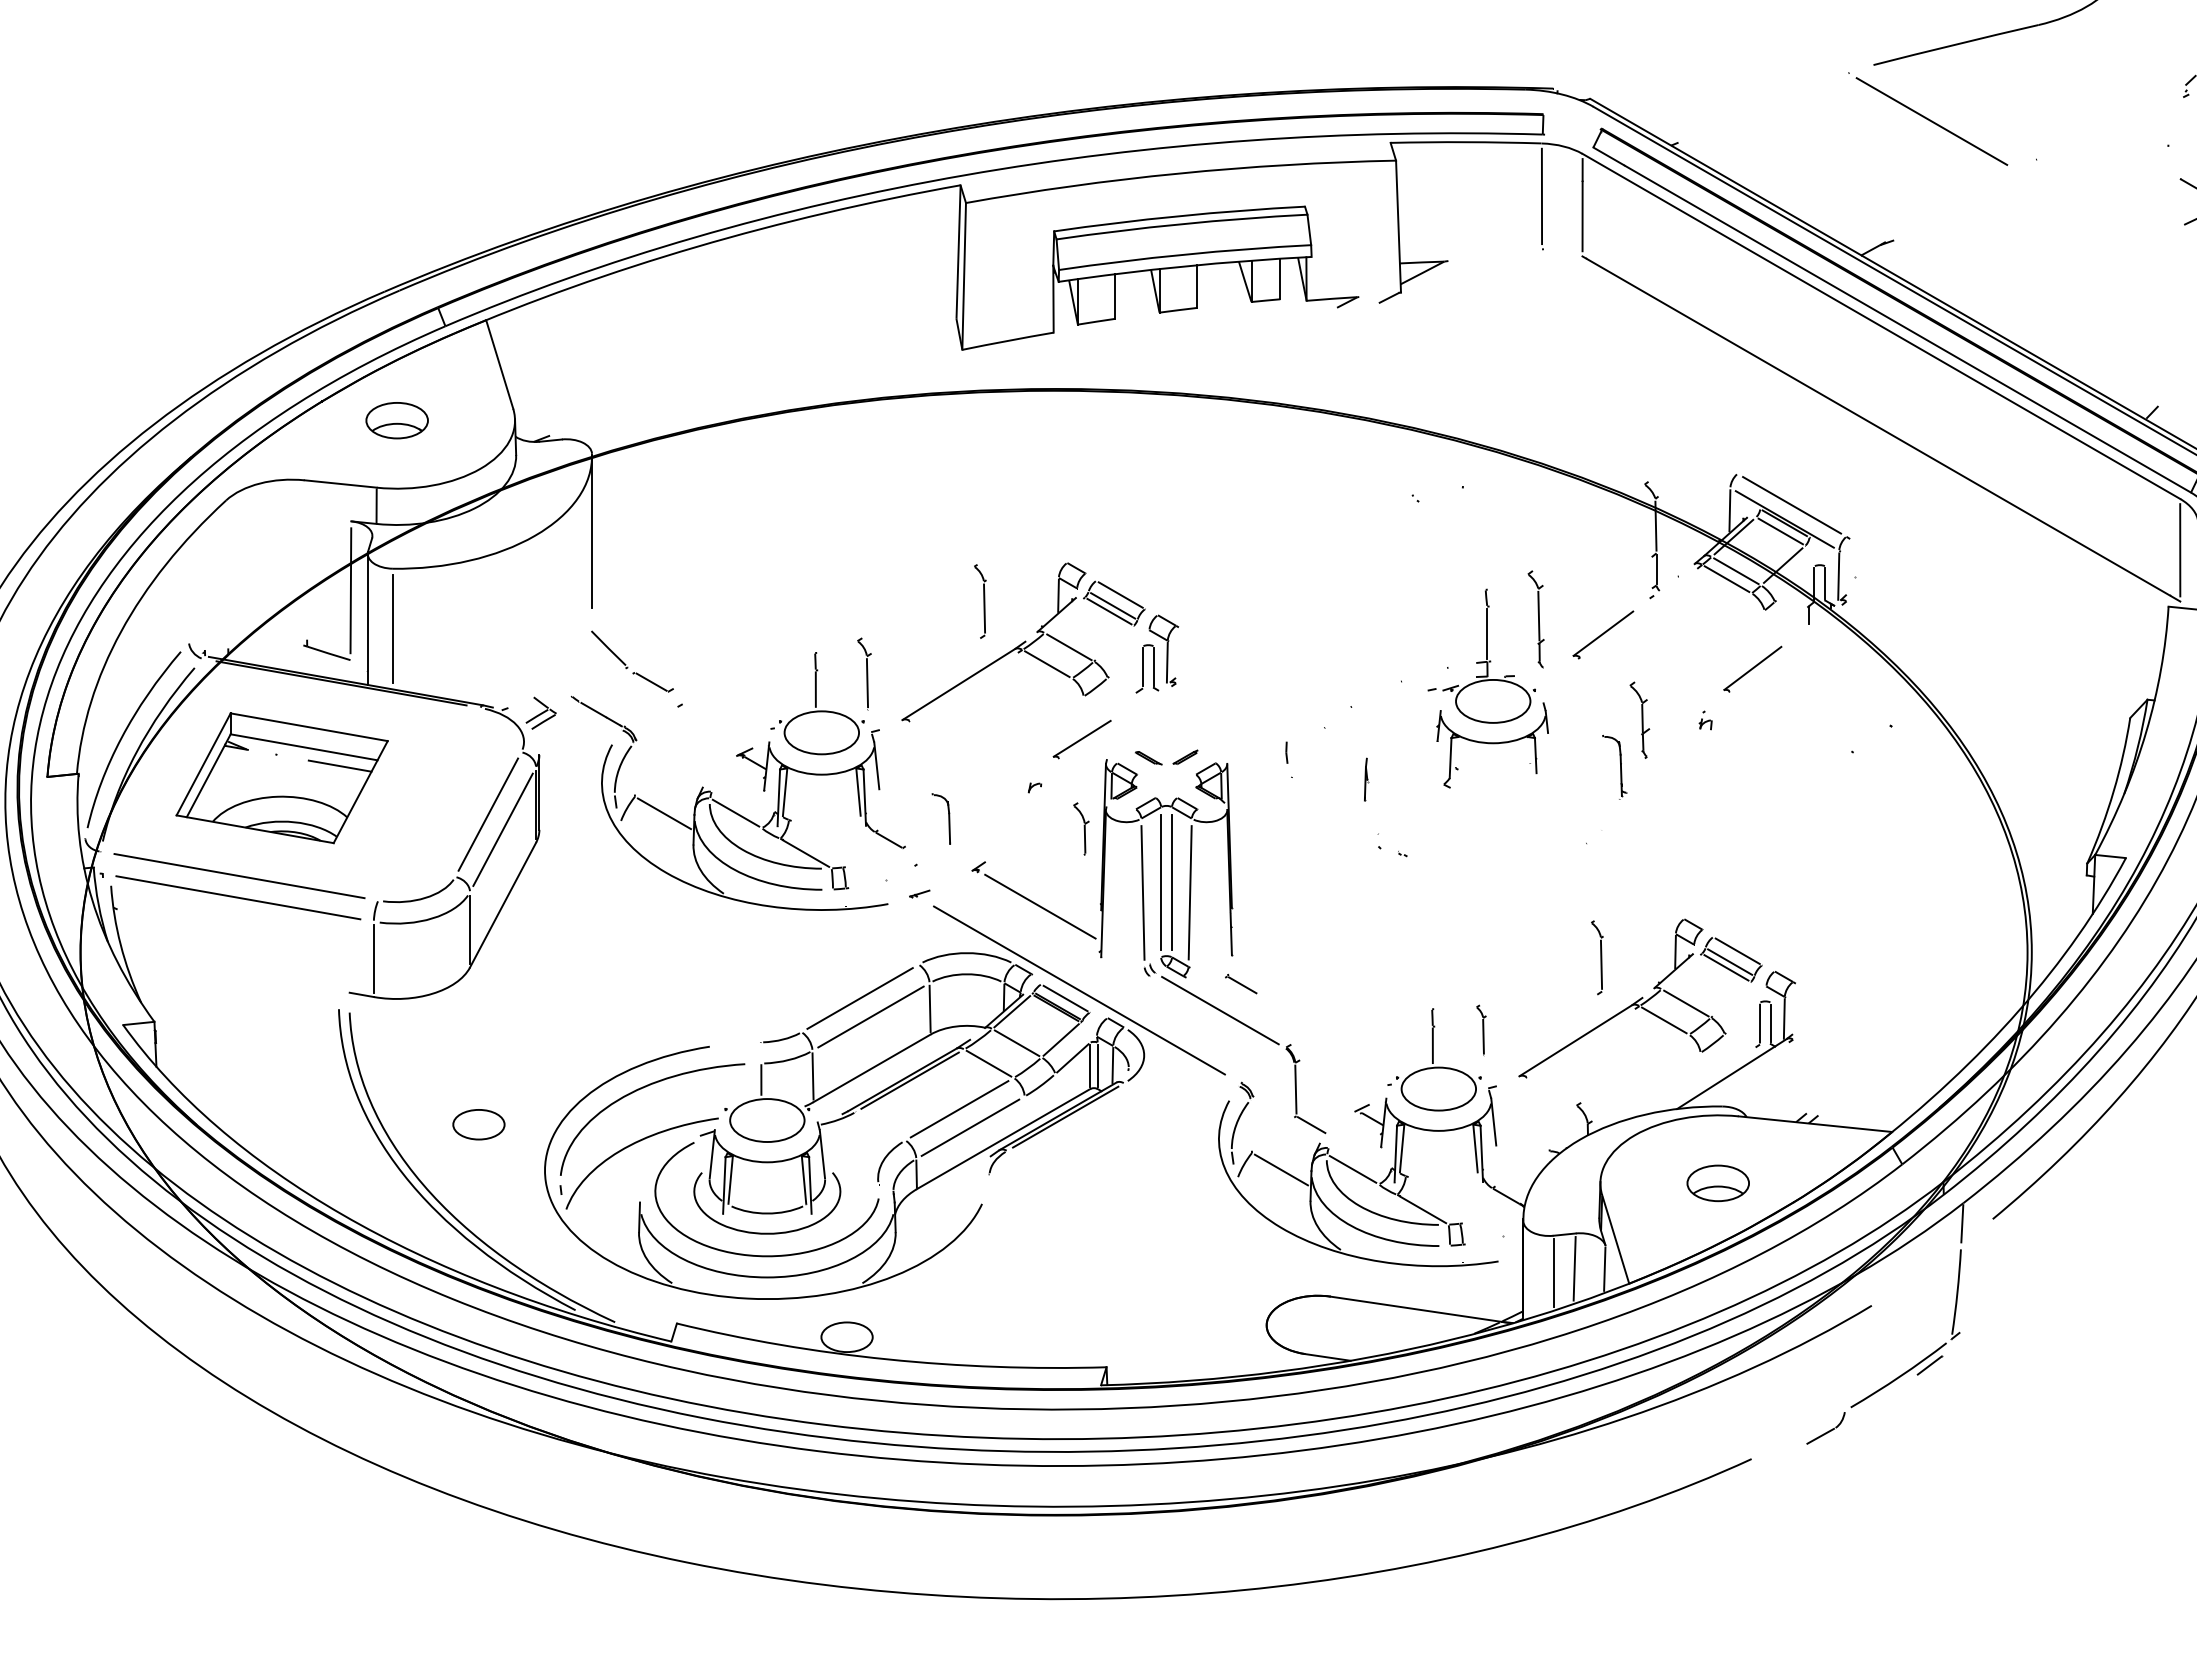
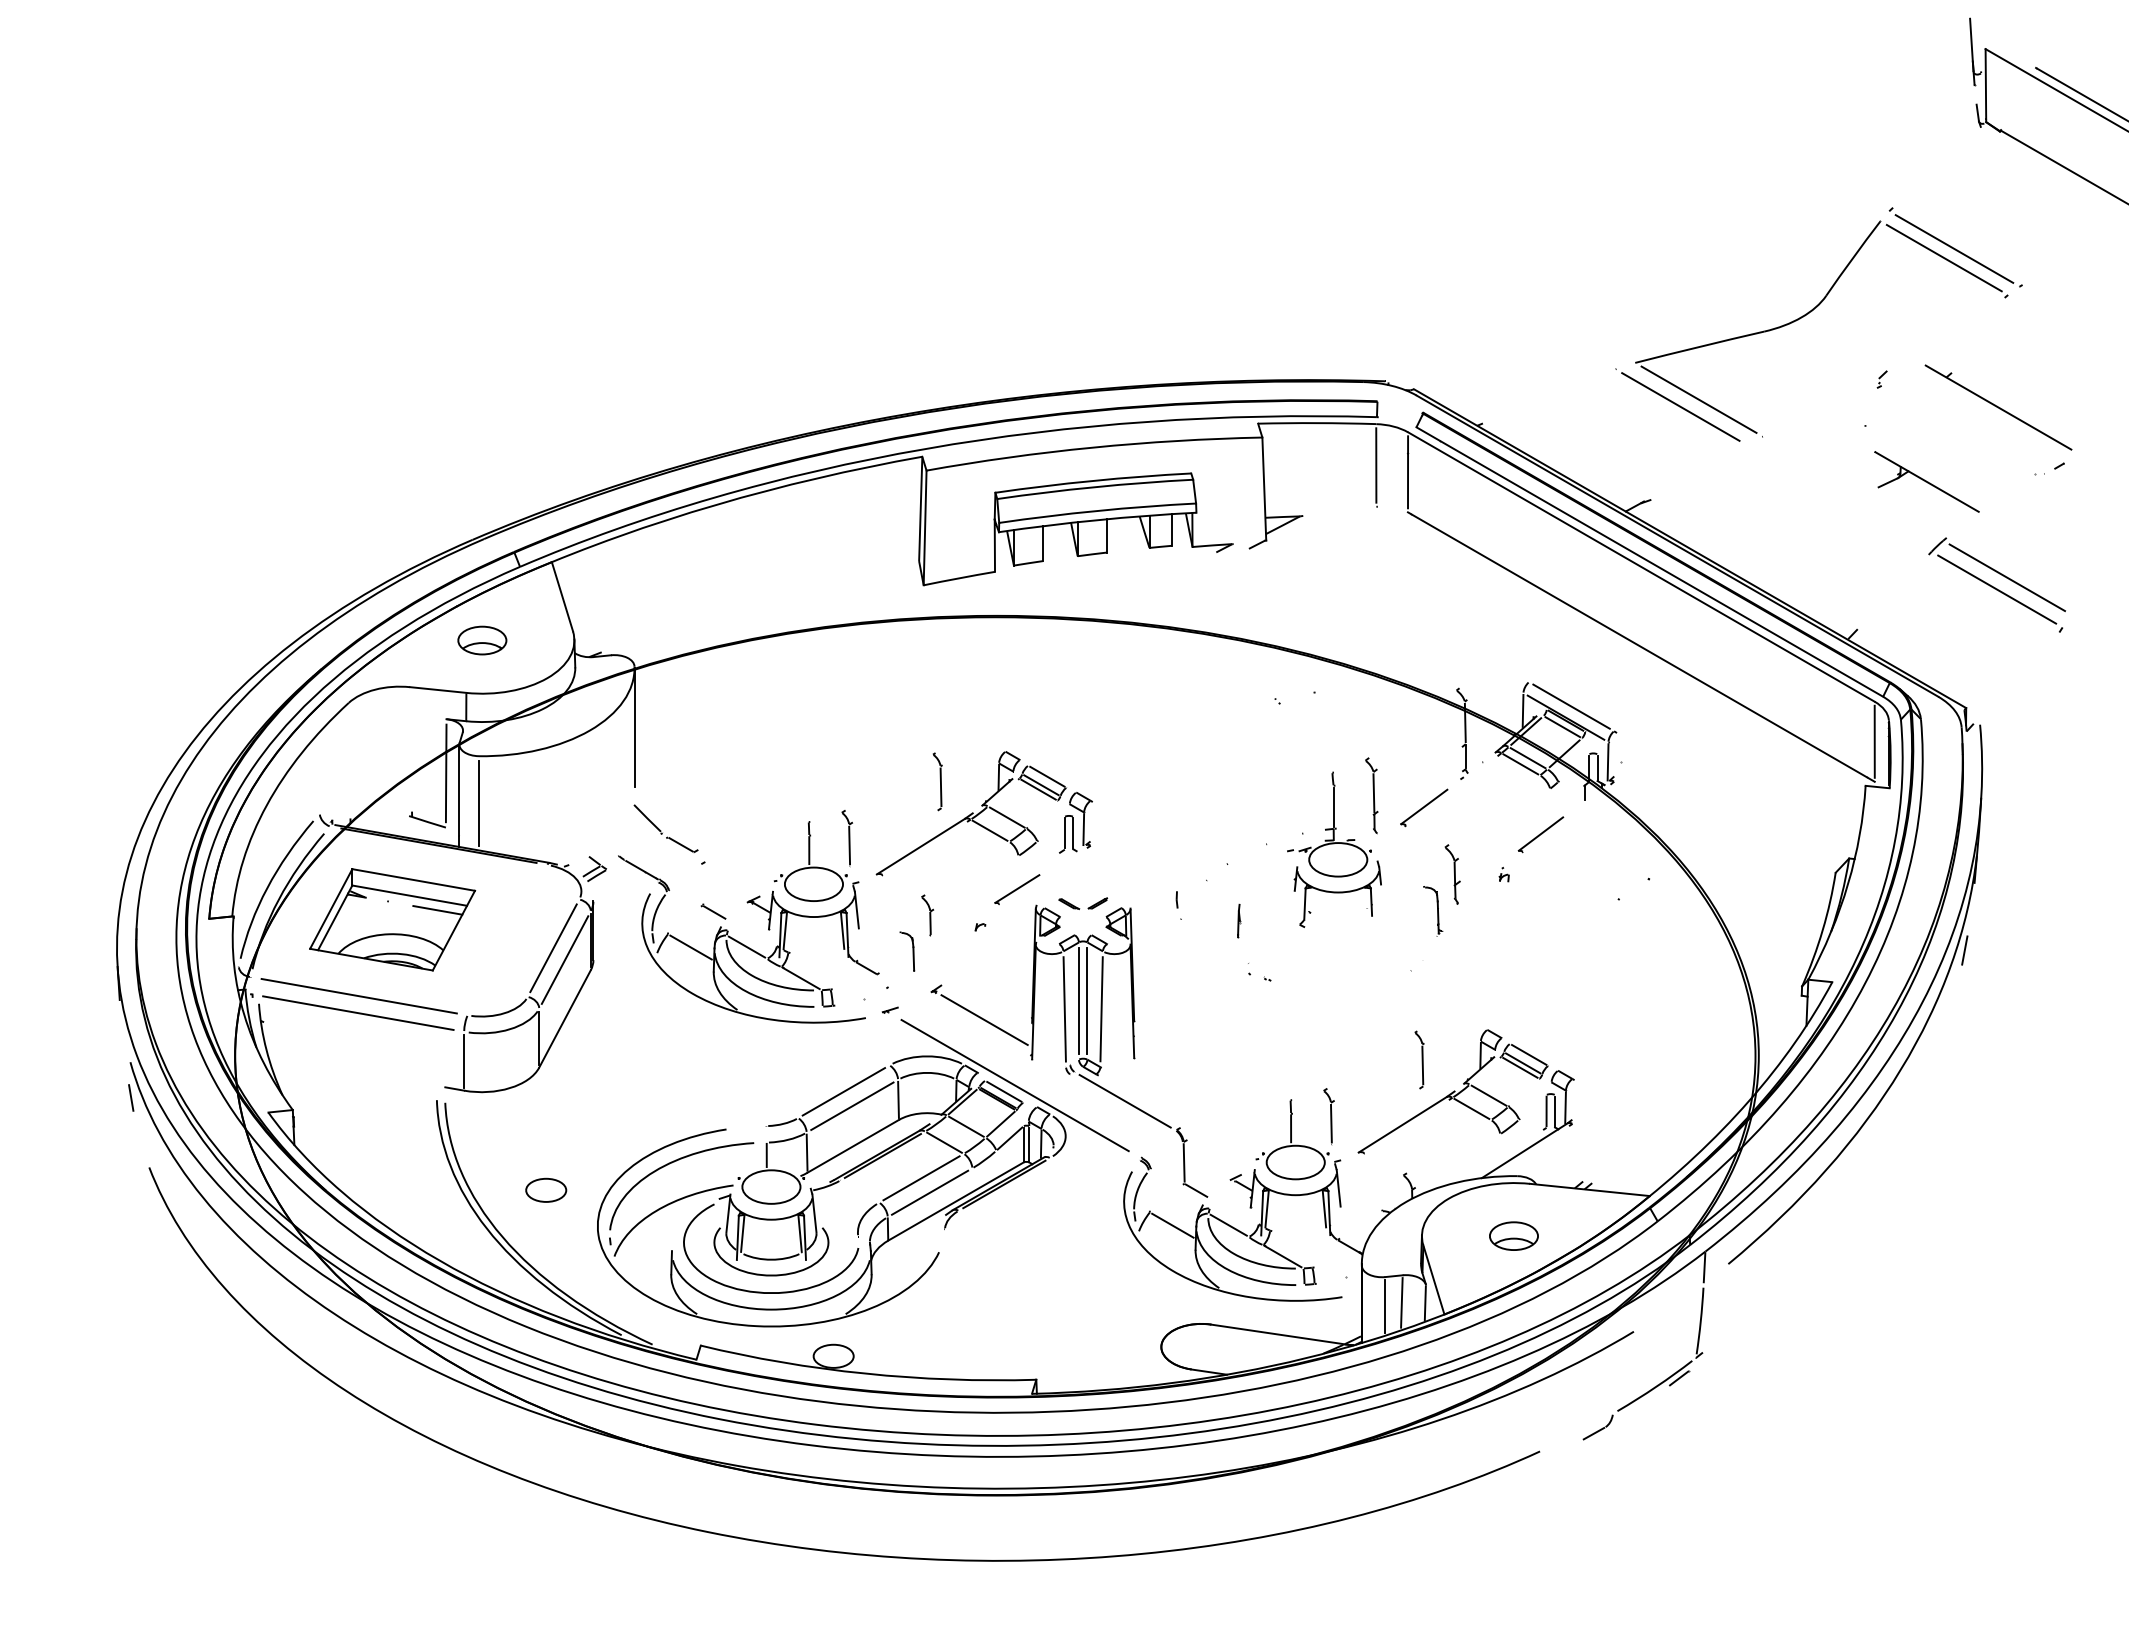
line: (1954, 111) -> (1698, 399), added
part: (1081, 829) -> (927, 915), moved
part: (1241, 984) -> (713, 911), moved
part: (1480, 1030) -> (1328, 1116), size x1.43

